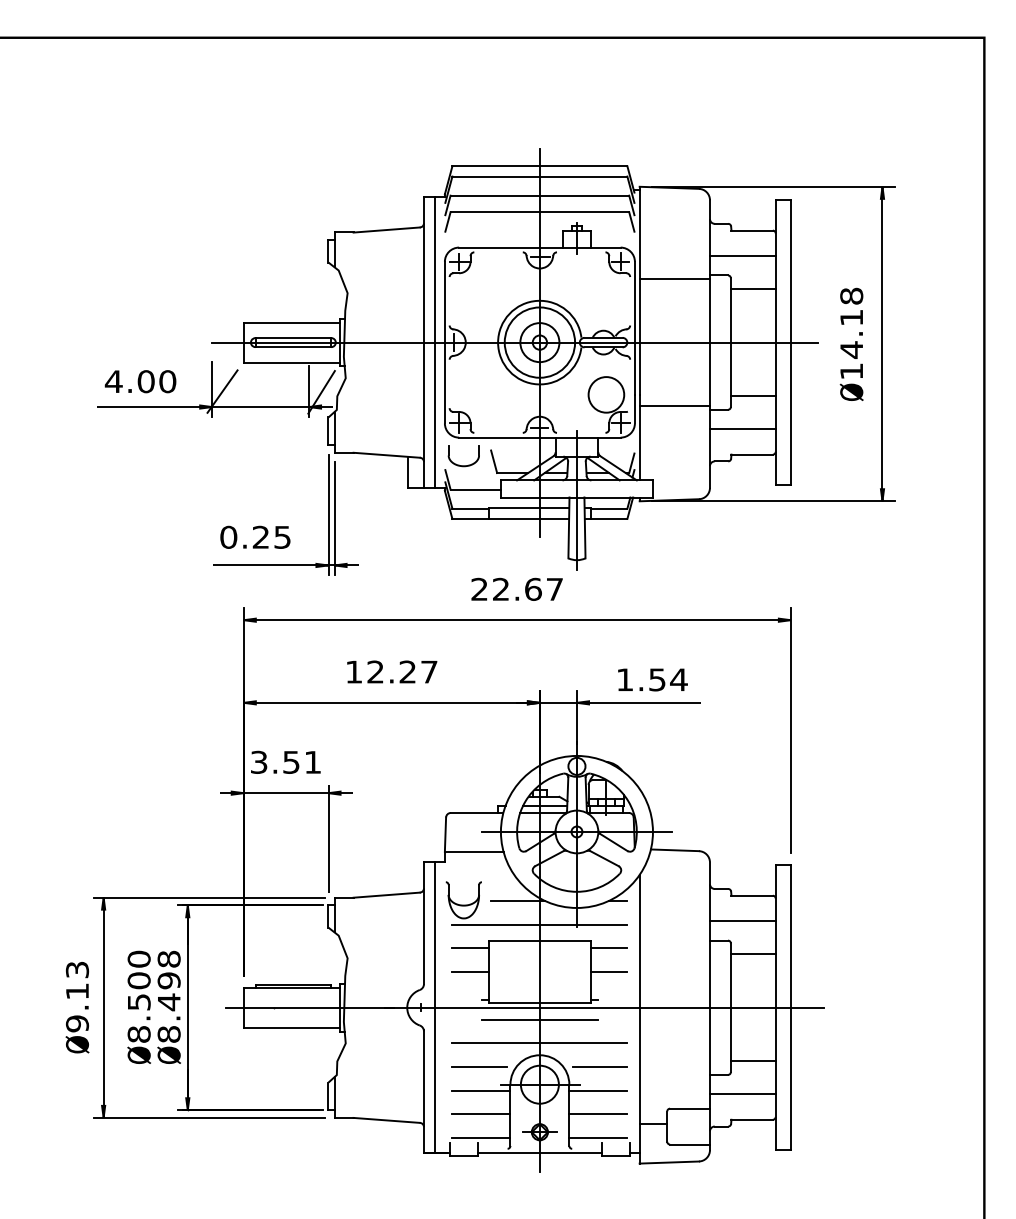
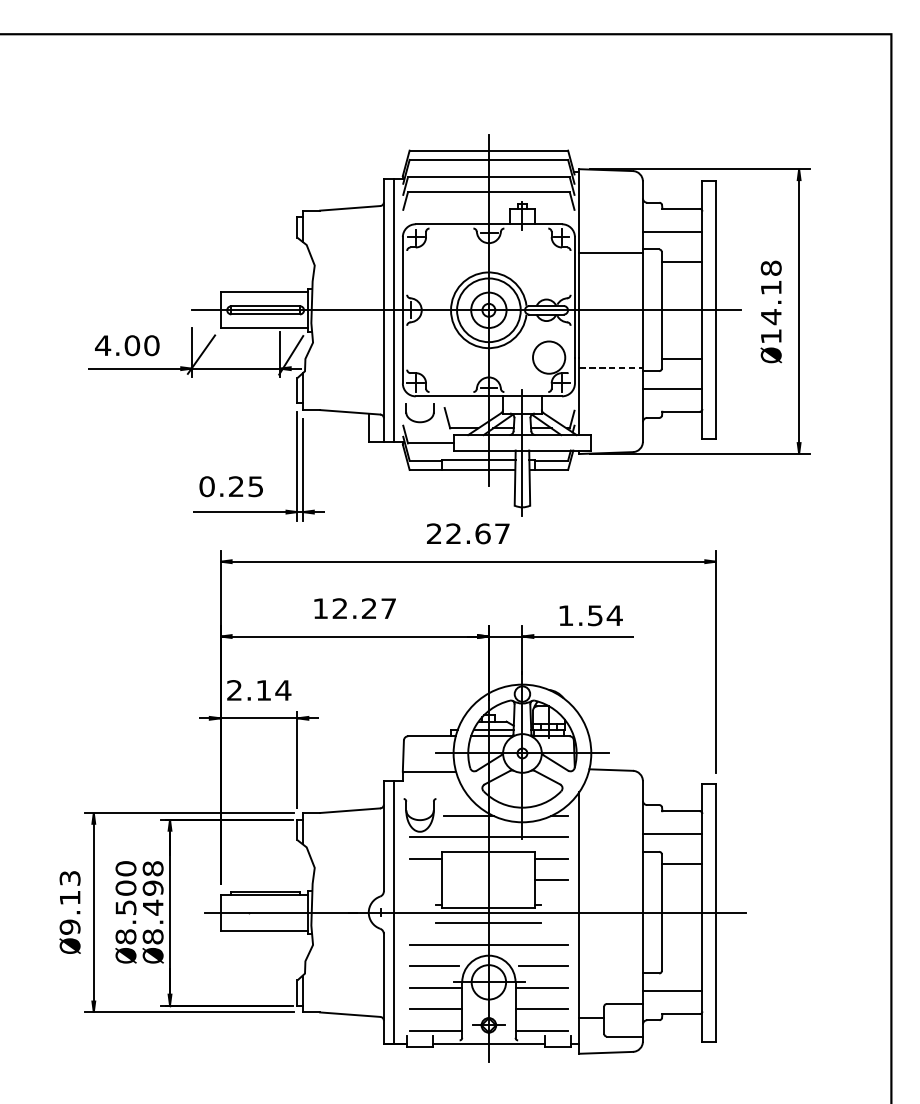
line: (675, 406) -> (611, 368), solid -> dashed
text: (286, 762) -> (259, 690), 3.51 -> 2.14
line: (470, 972) -> (426, 880), removed
line: (752, 1061) -> (681, 961), removed

